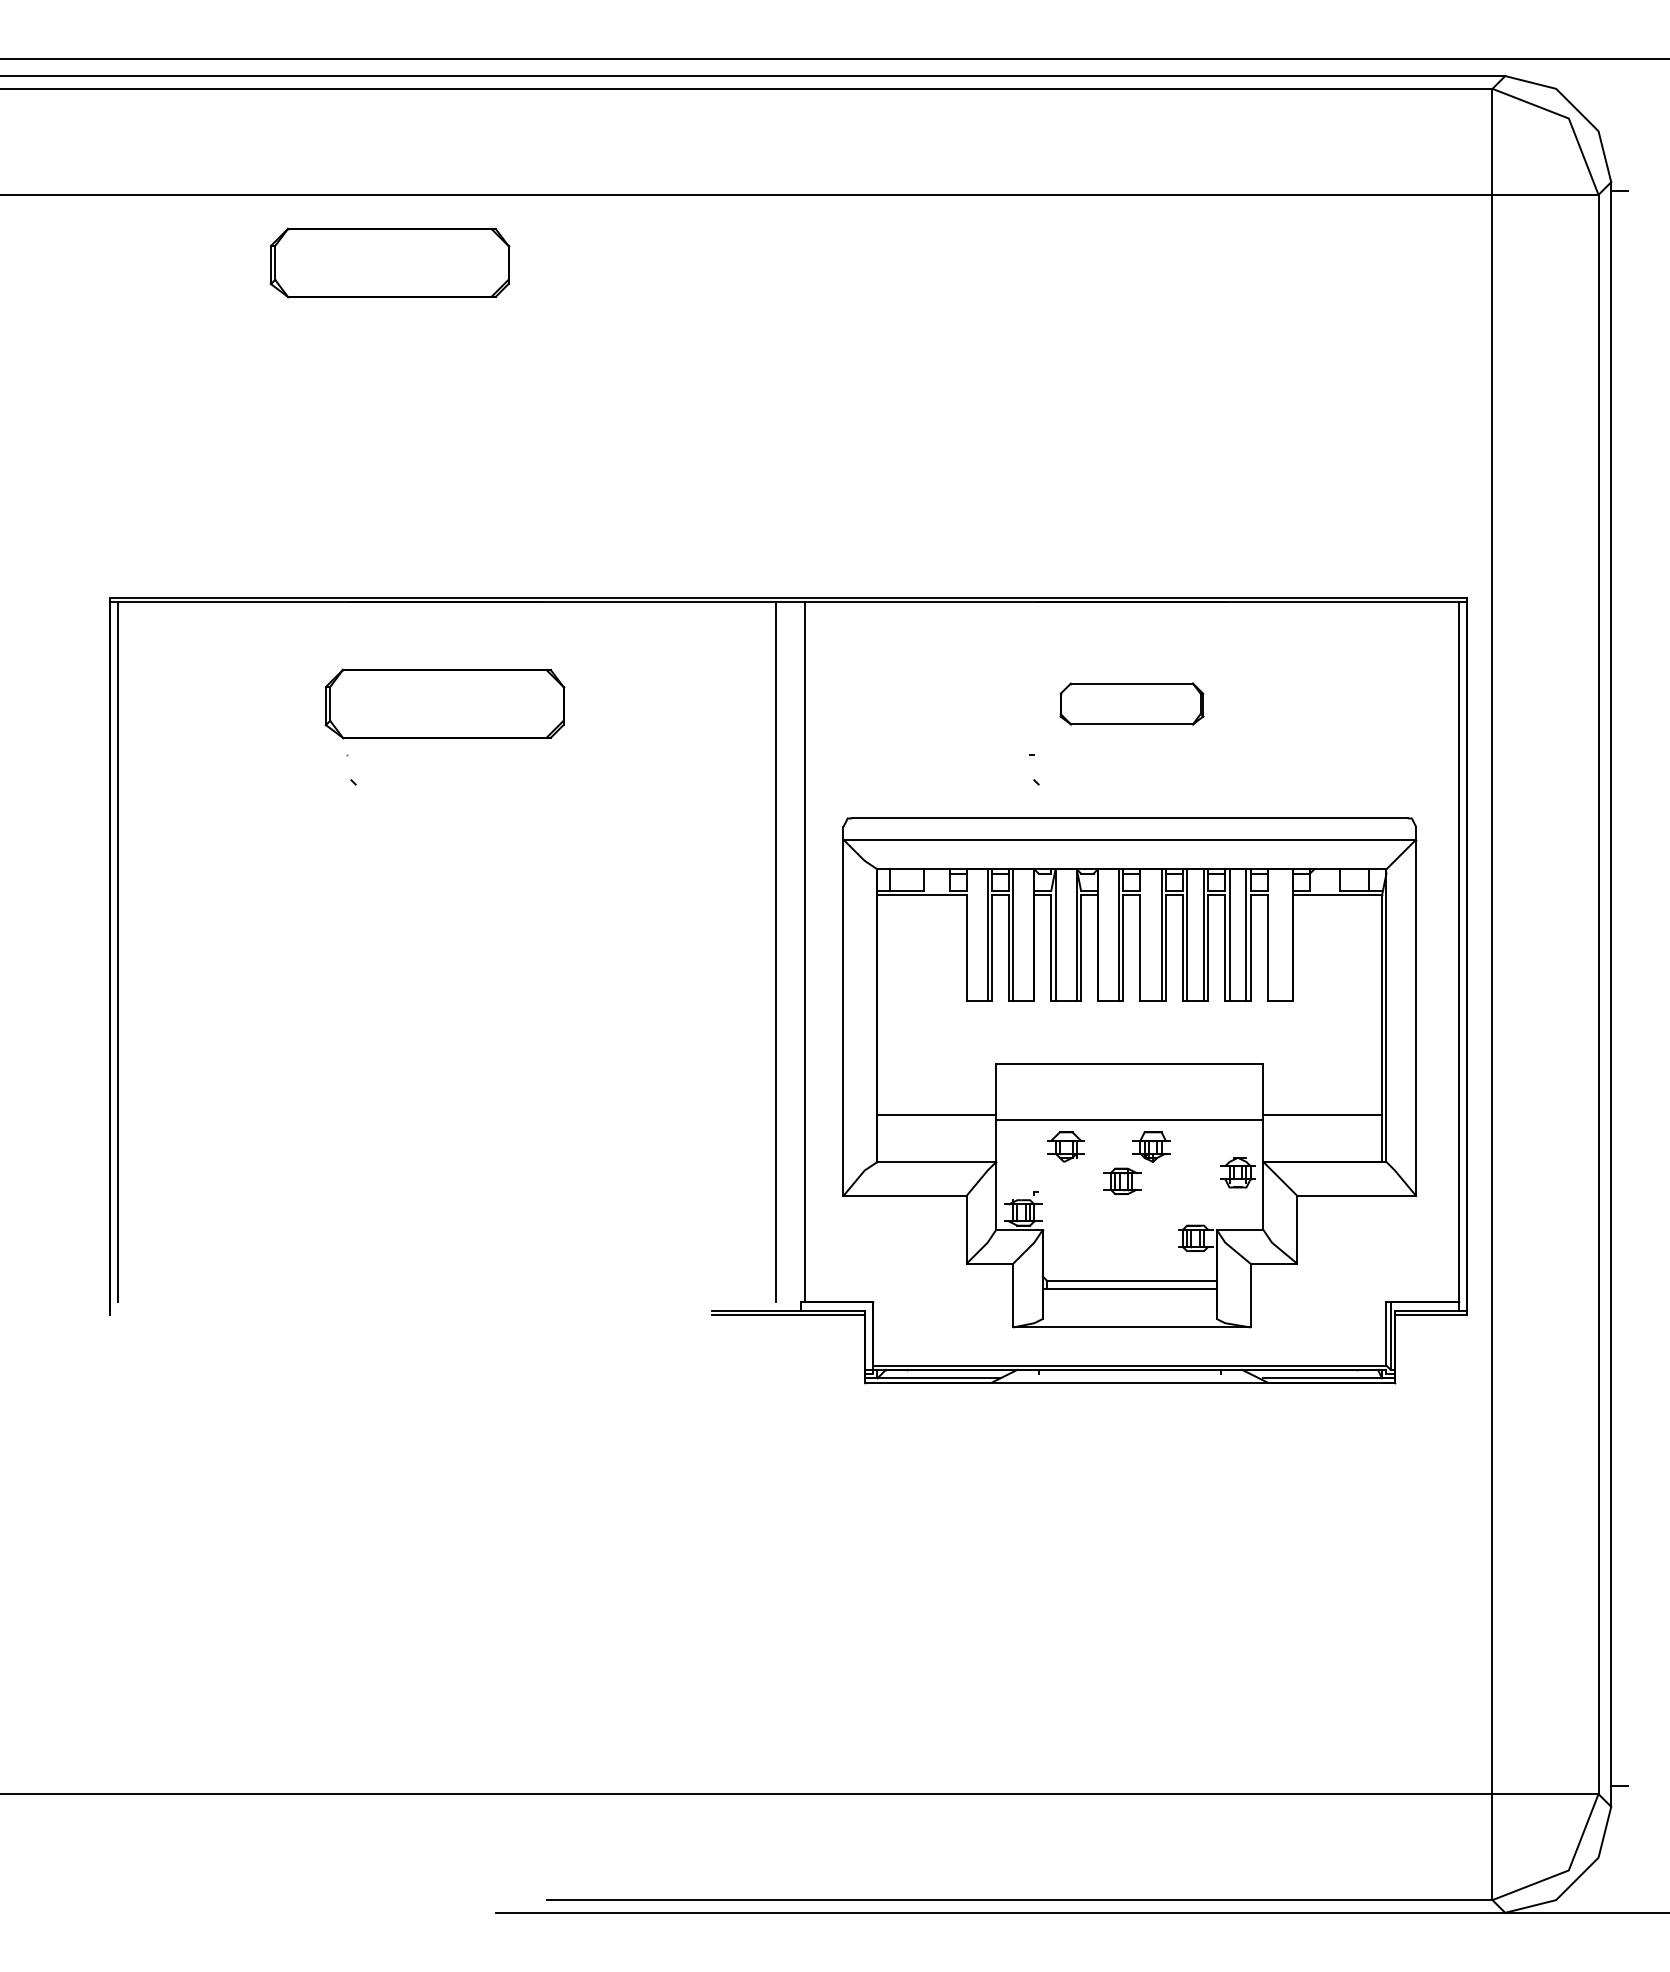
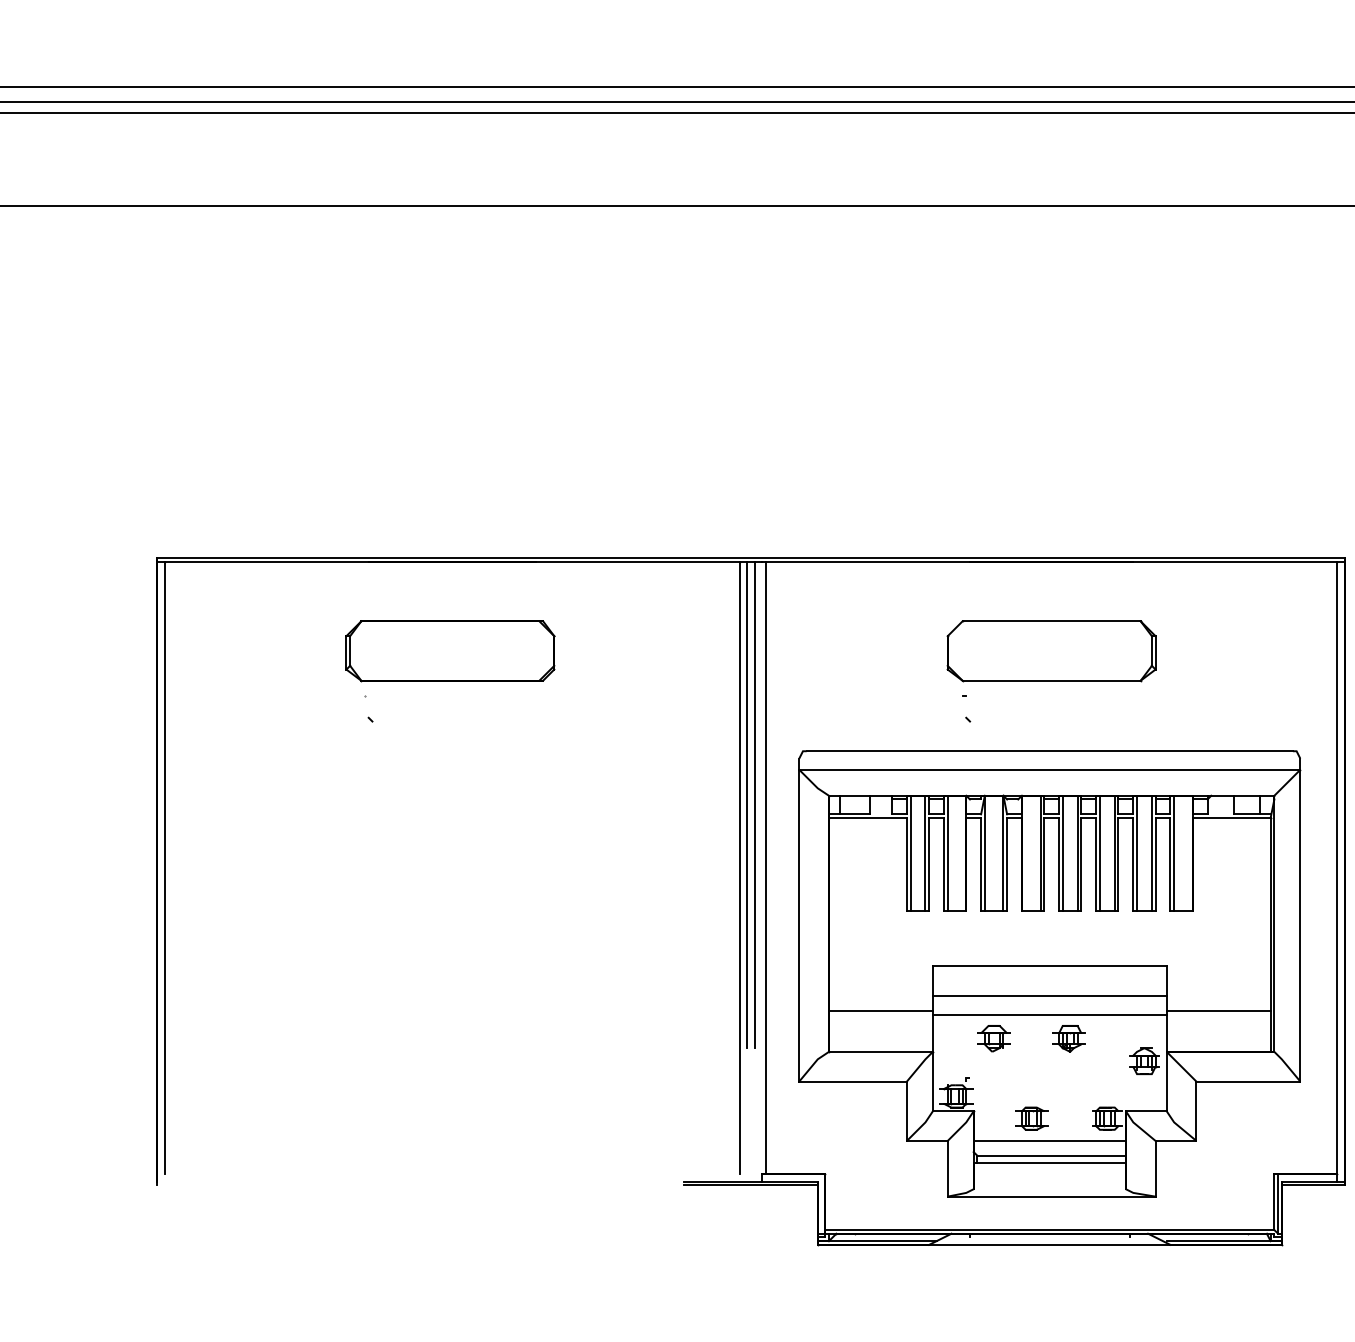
part: (389, 262) -> (402, 264), removed
part: (1131, 703) -> (1051, 650), size x1.67
line: (784, 879) -> (747, 804), added
line: (792, 879) -> (754, 804), added
line: (970, 934) -> (910, 852), added
line: (1144, 934) -> (1062, 852), added
line: (1271, 934) -> (1173, 852), added
line: (1129, 1098) -> (1049, 996), added
part: (1122, 1180) -> (1032, 1117), moved
line: (1129, 1263) -> (1049, 1140), added

